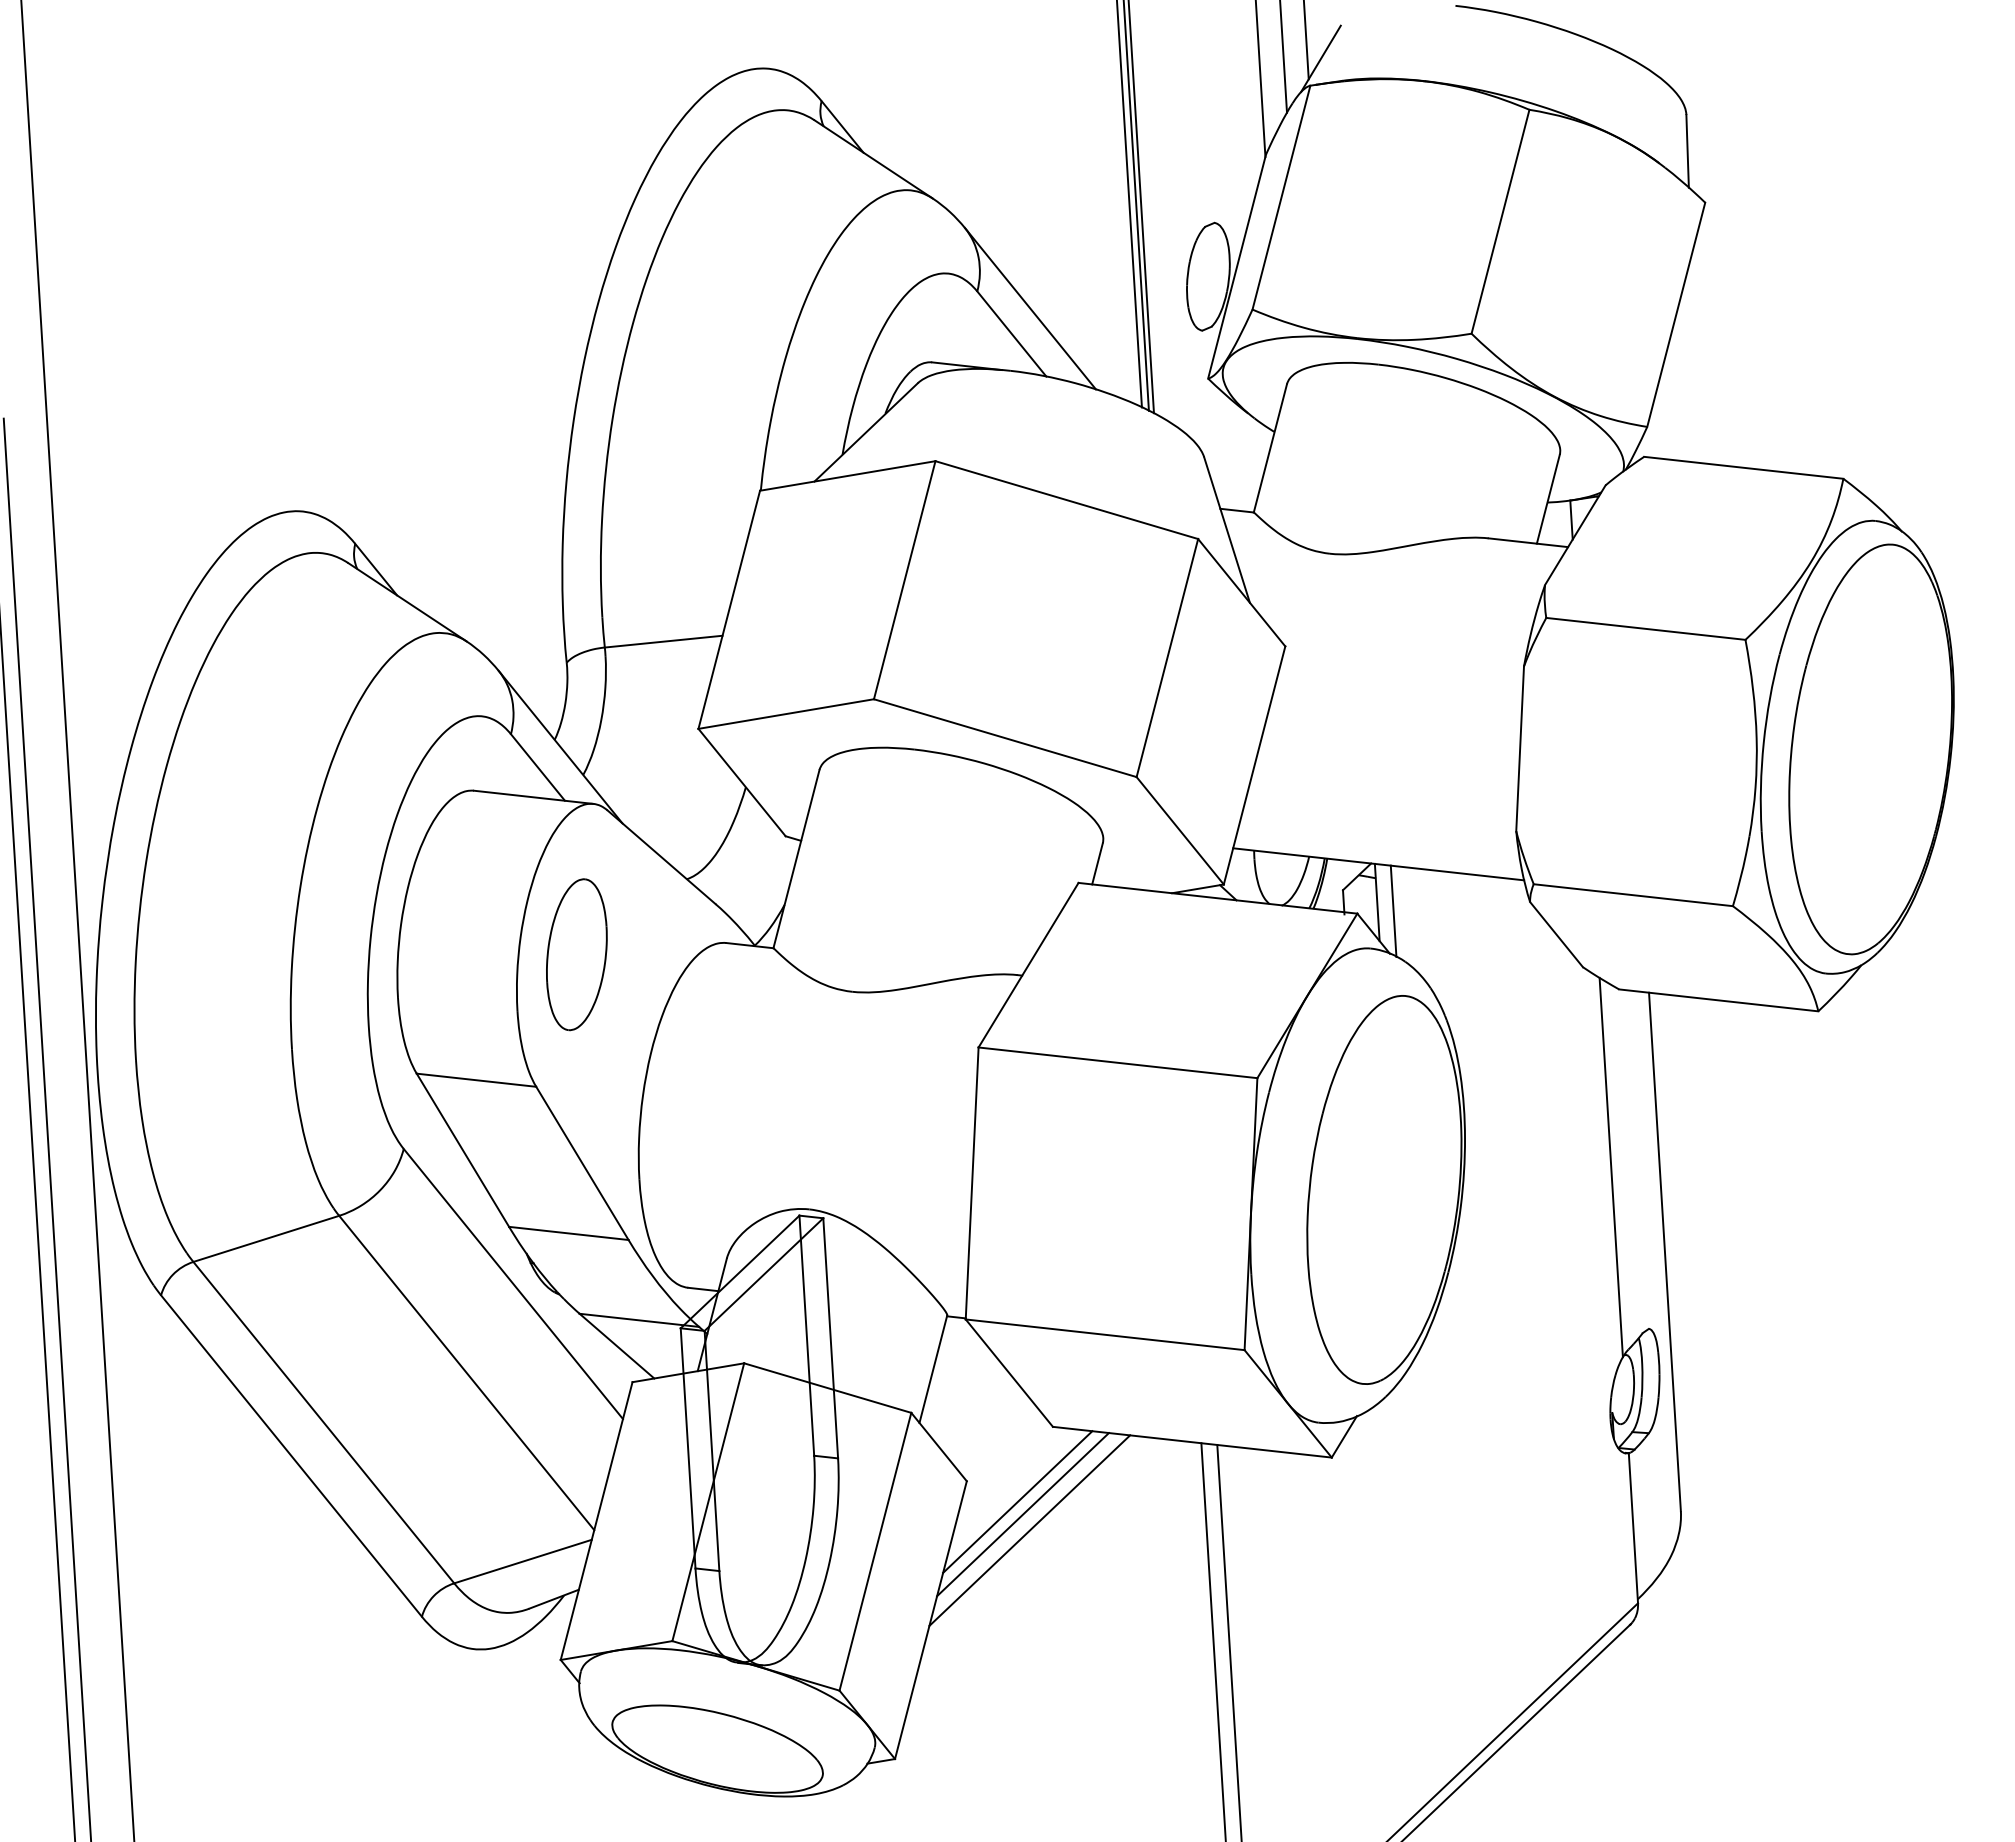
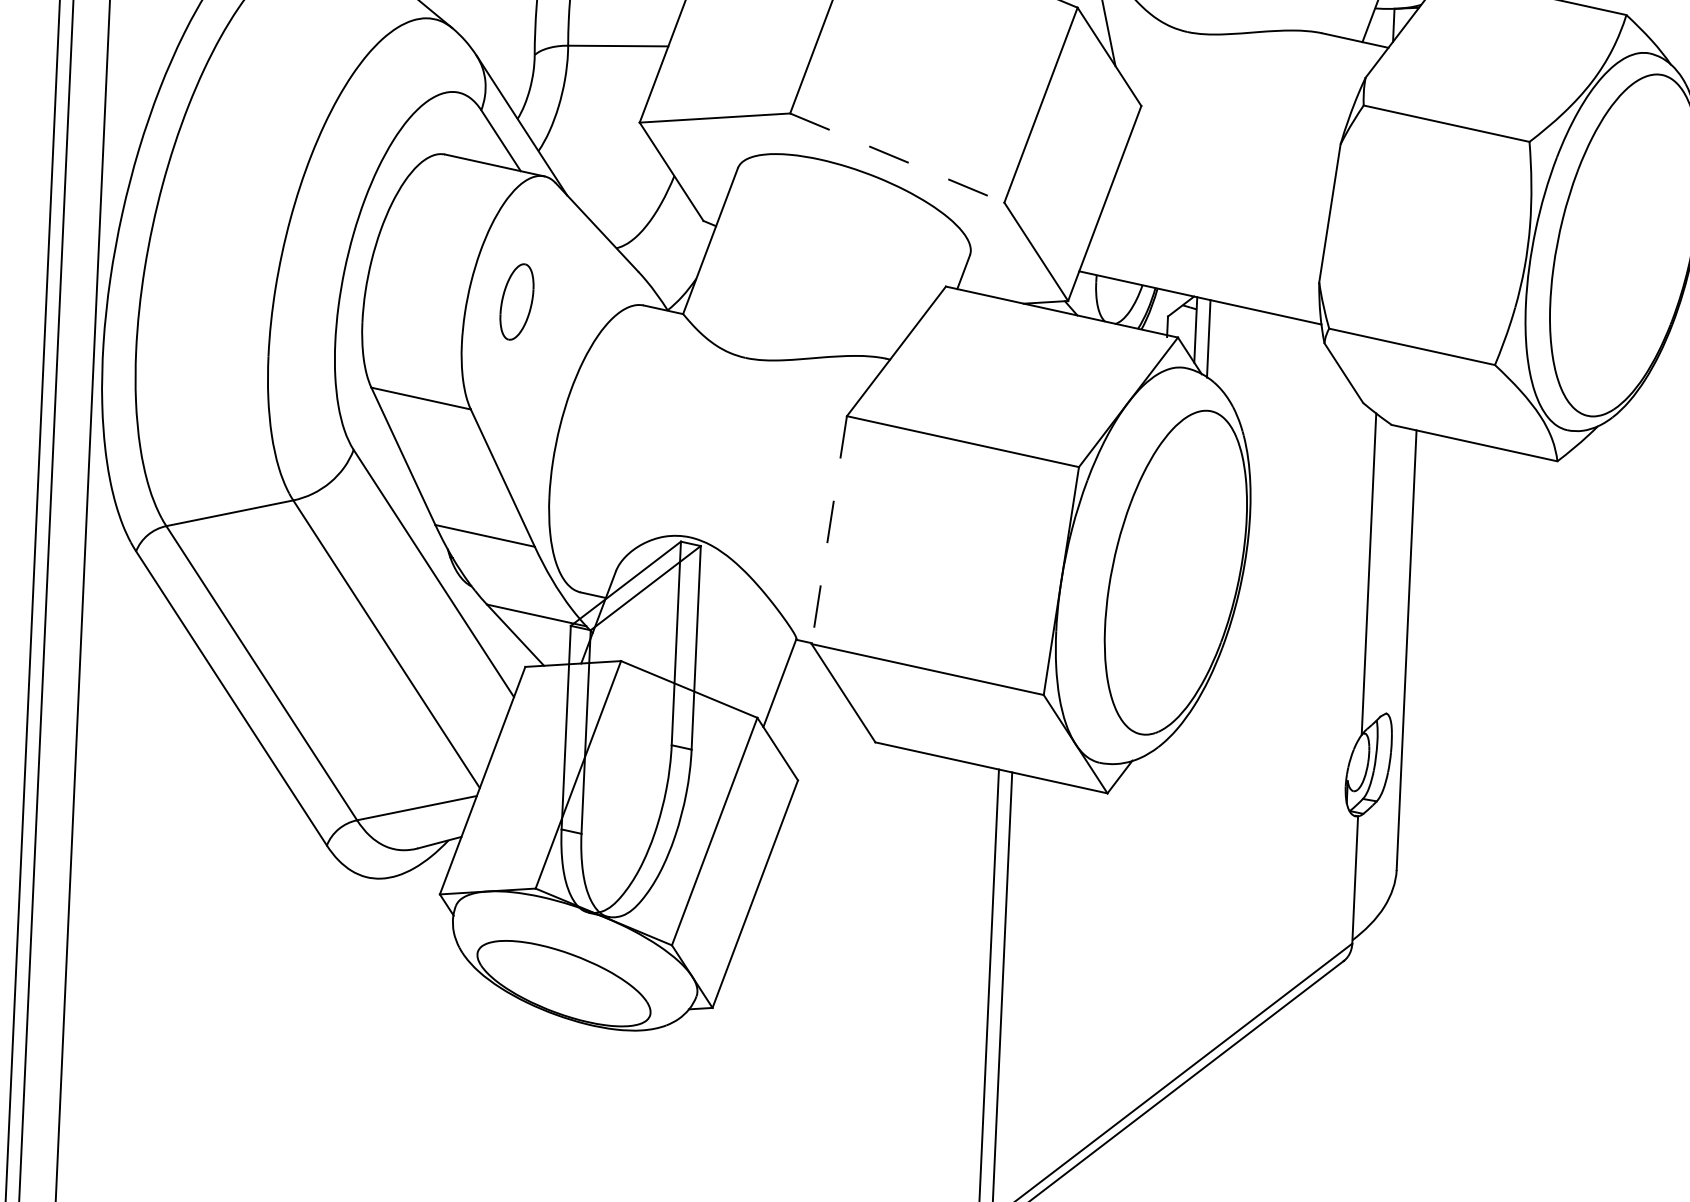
line: (1005, 738) -> (897, 158), solid -> dashed
part: (576, 954) -> (516, 301), size x0.6
line: (972, 1183) -> (829, 530), solid -> dashed
line: (1017, 1501) -> (838, 802), removed
line: (1022, 1514) -> (841, 813), removed
line: (1029, 1530) -> (846, 827), removed

